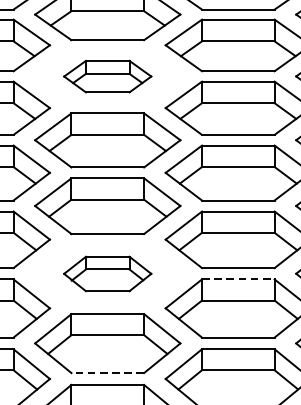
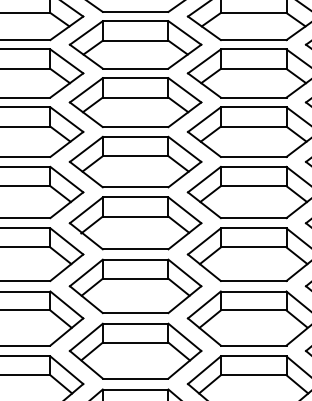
part: (107, 76) -> (135, 44), size x1.67
part: (107, 274) -> (135, 223), size x1.67
line: (238, 279) -> (253, 228), dashed -> solid
line: (107, 373) -> (135, 313), dashed -> solid

